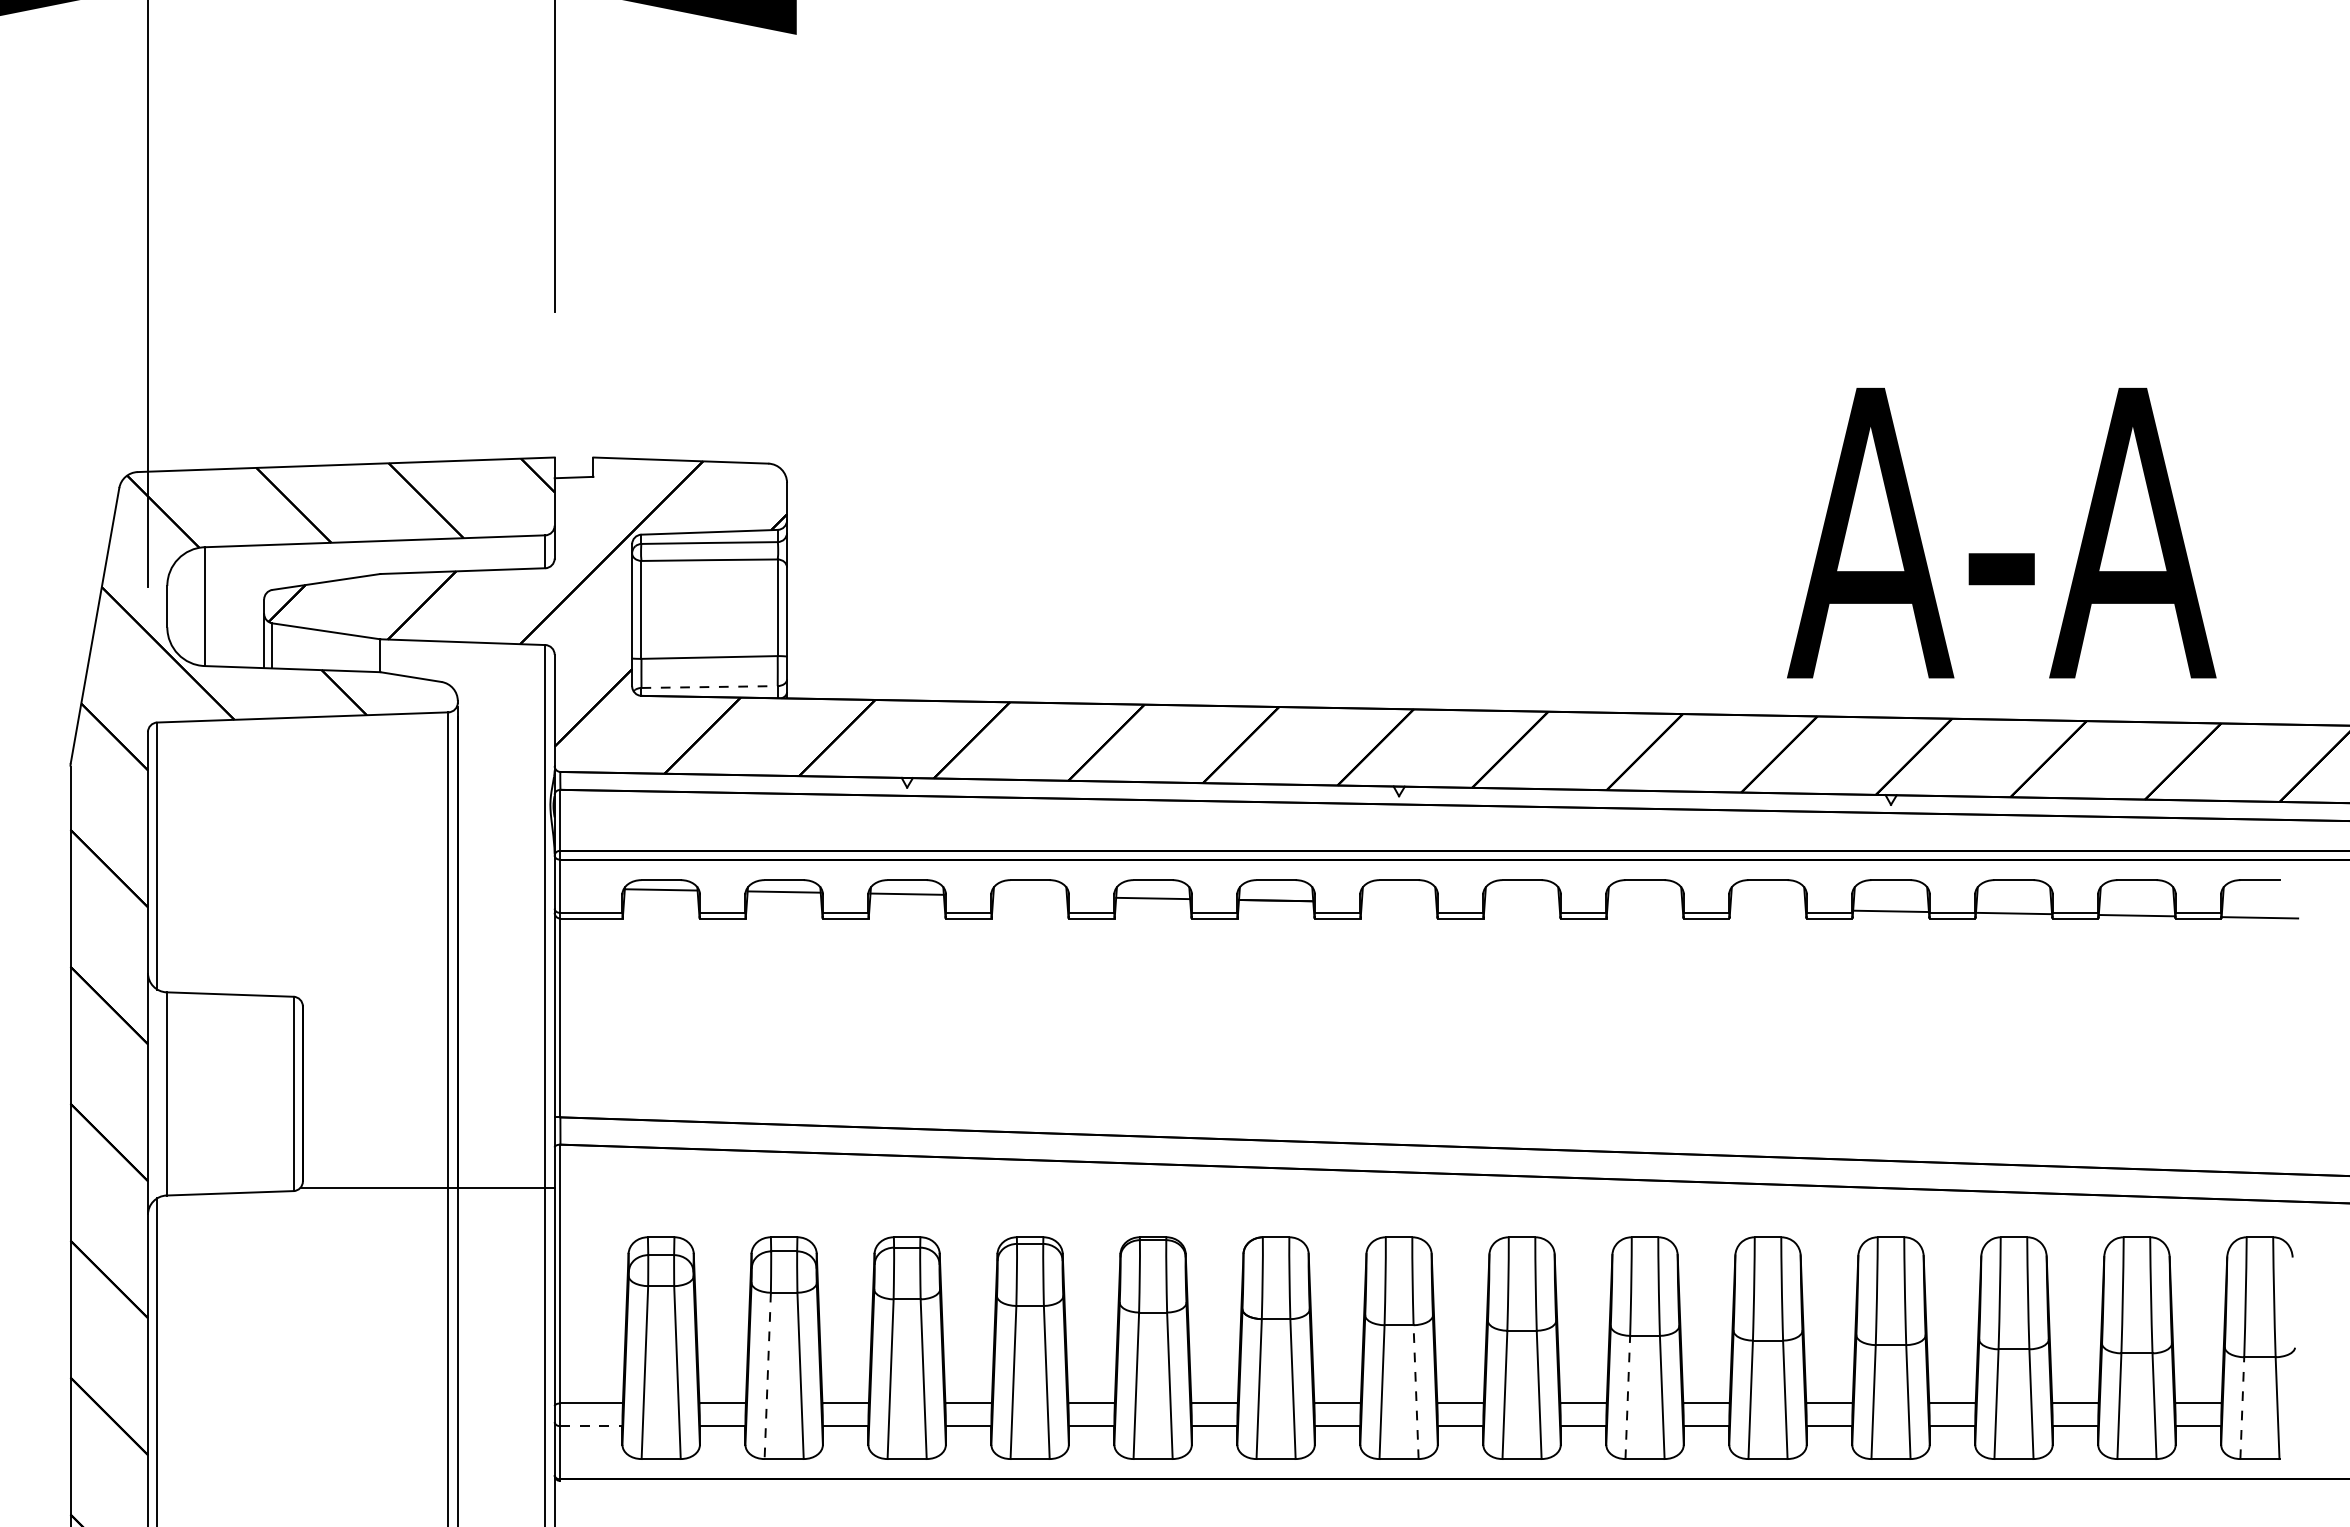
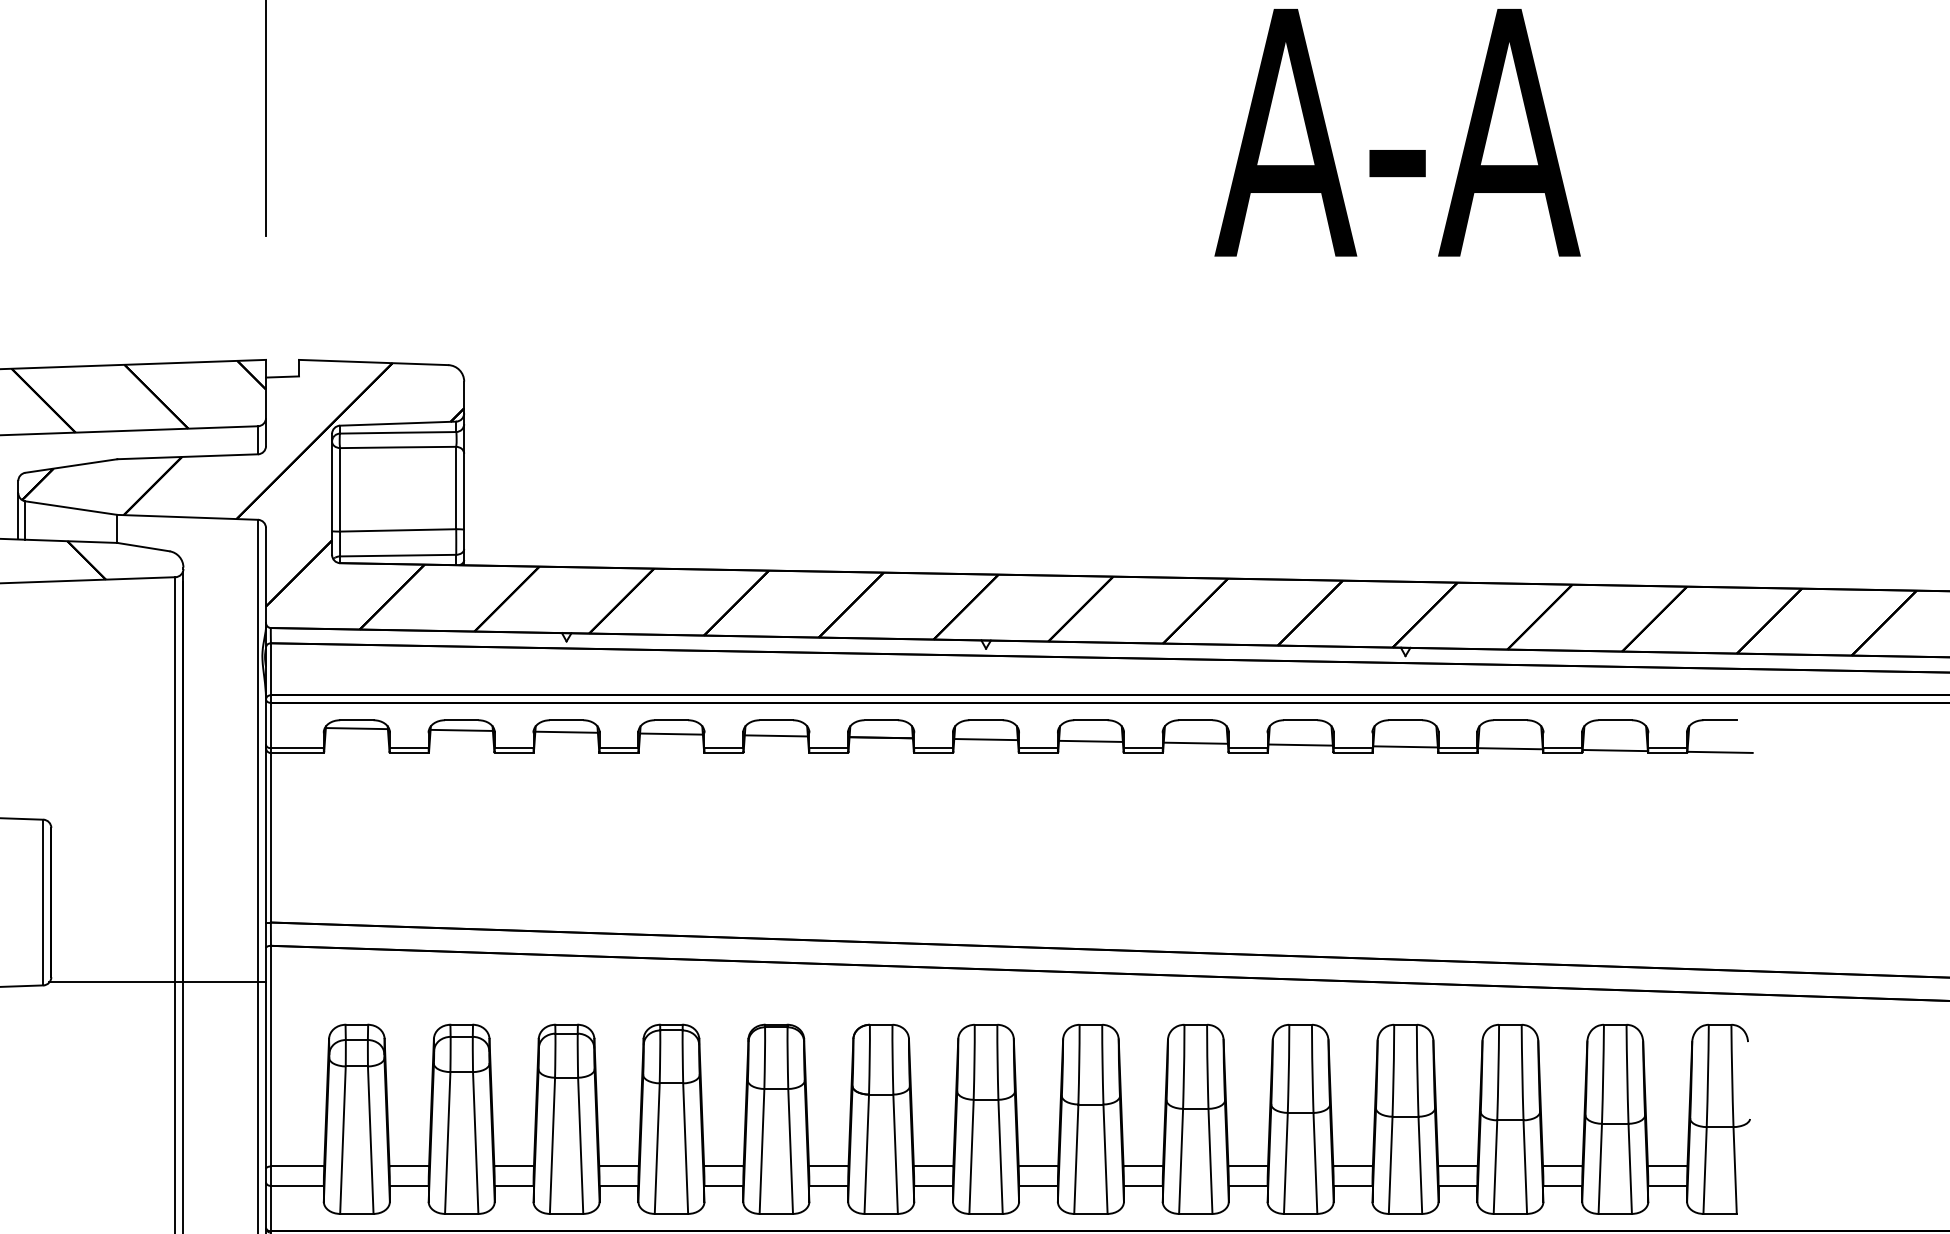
text: (2001, 533) -> (1397, 133), moved
line: (710, 687) -> (398, 556), dashed -> solid
line: (1030, 895) -> (671, 733), added
line: (1398, 902) -> (985, 739), added
line: (1521, 904) -> (1090, 741), added
line: (1644, 906) -> (1195, 742), added
line: (1767, 908) -> (1300, 744), added
line: (767, 1376) -> (447, 1143), dashed -> solid
line: (1416, 1392) -> (1000, 1157), dashed -> solid
line: (1627, 1397) -> (1180, 1161), dashed -> solid
line: (2242, 1408) -> (1705, 1170), dashed -> solid
line: (591, 1426) -> (297, 1186), dashed -> solid

